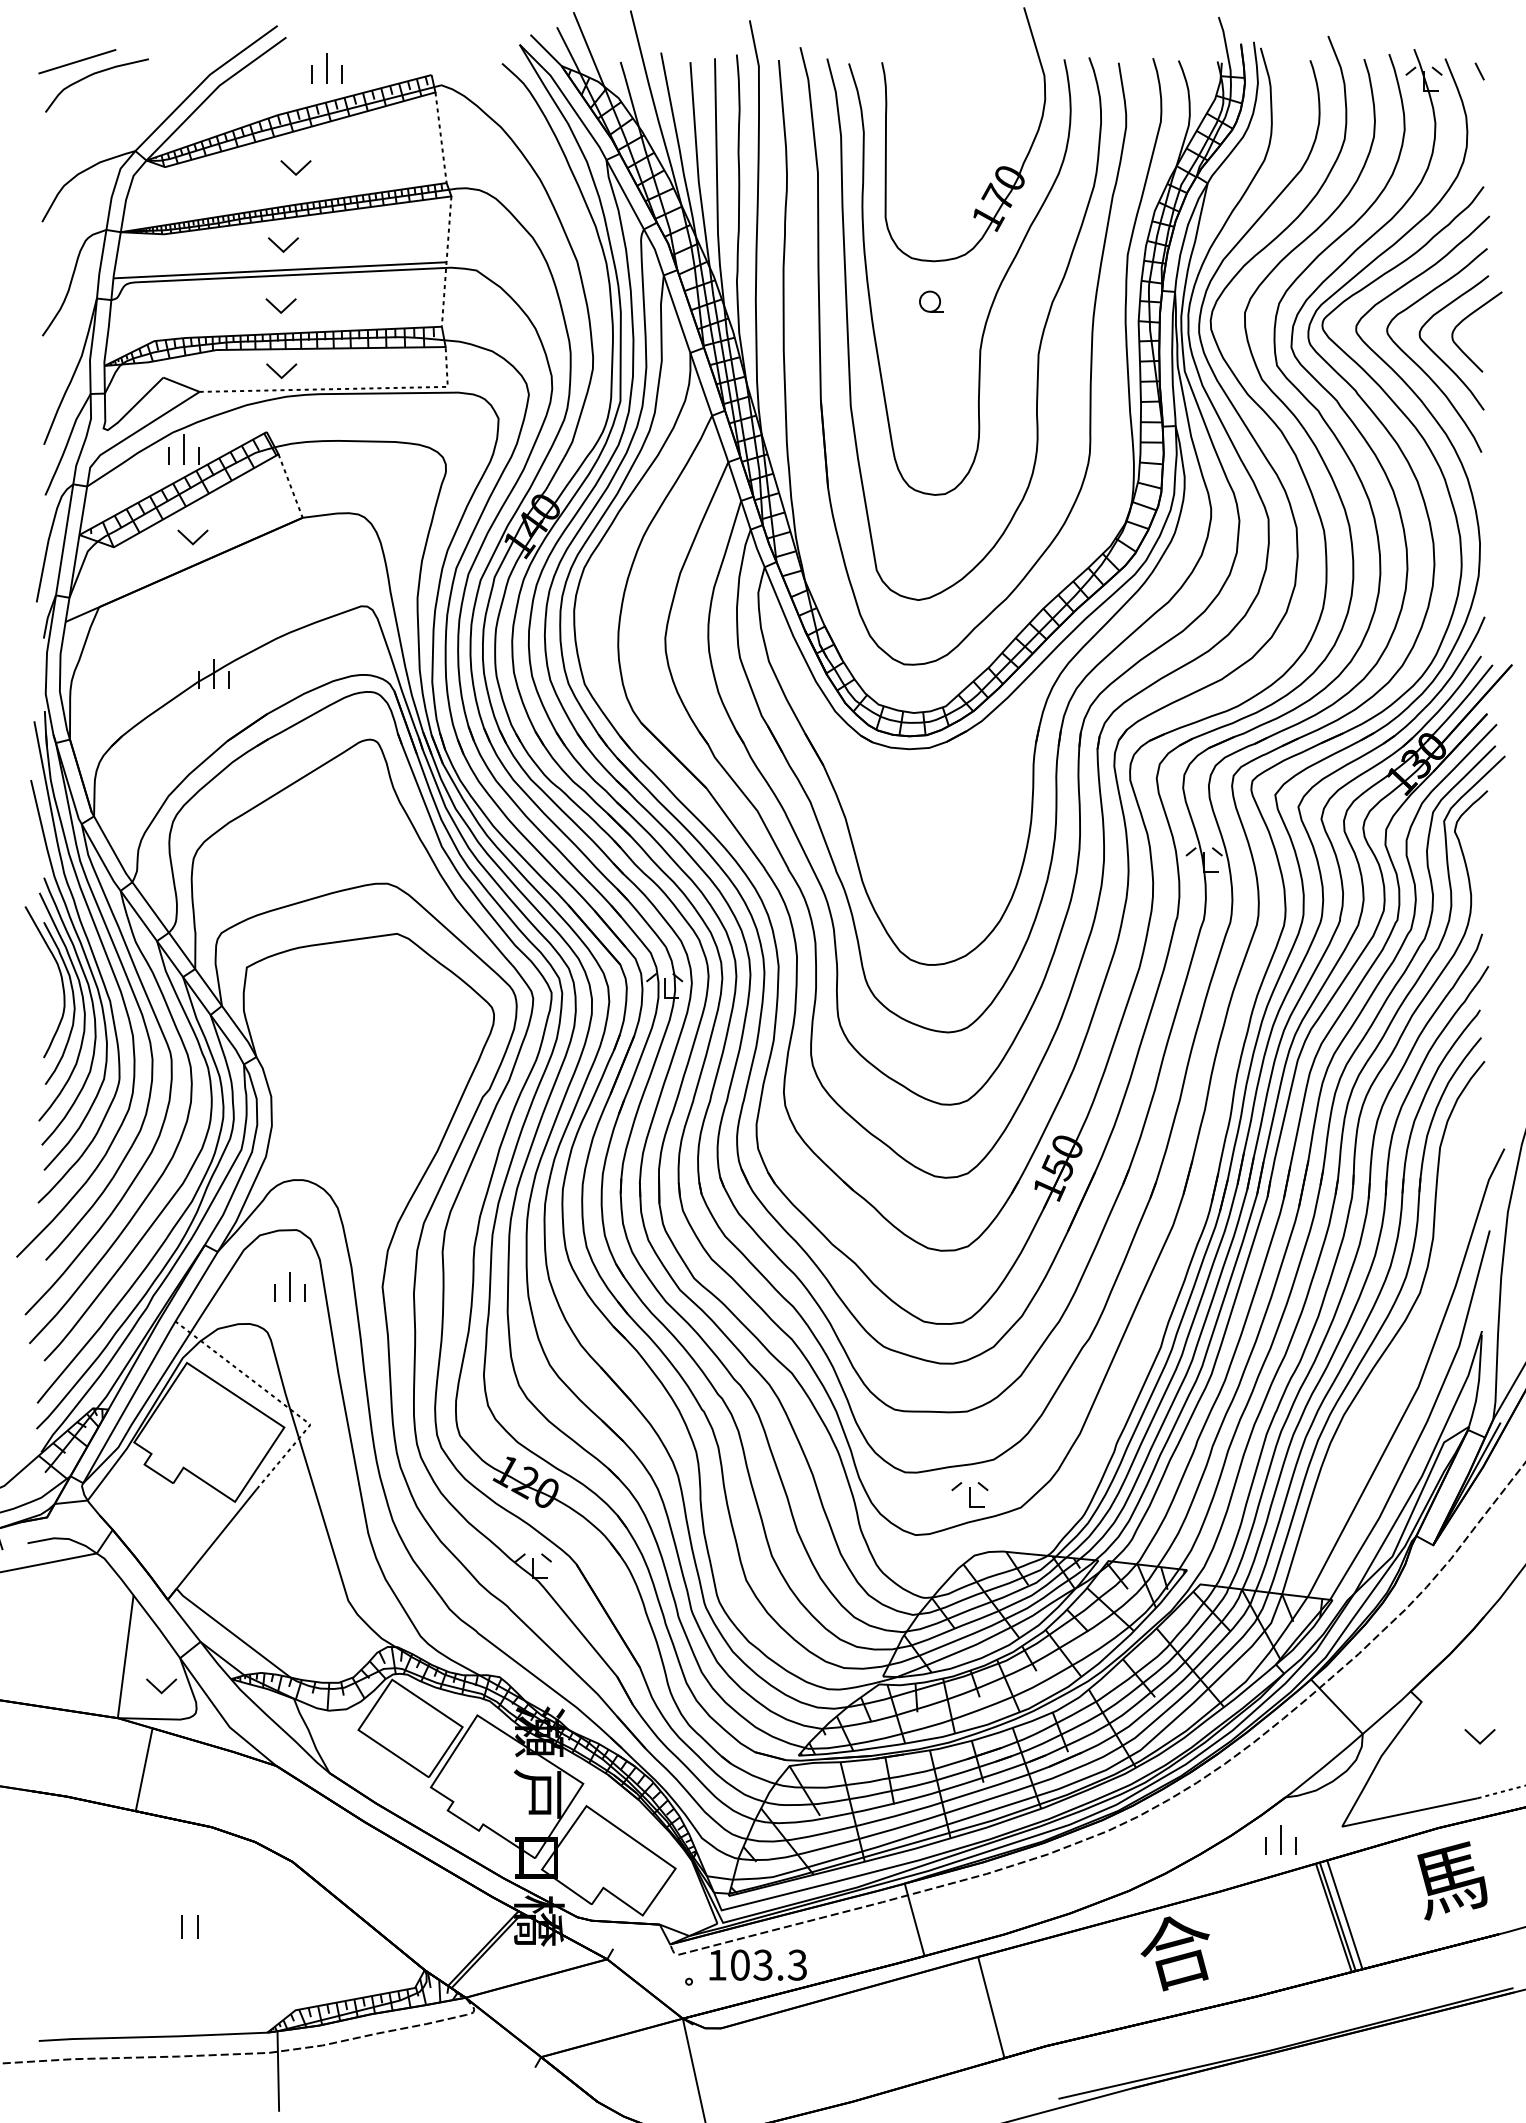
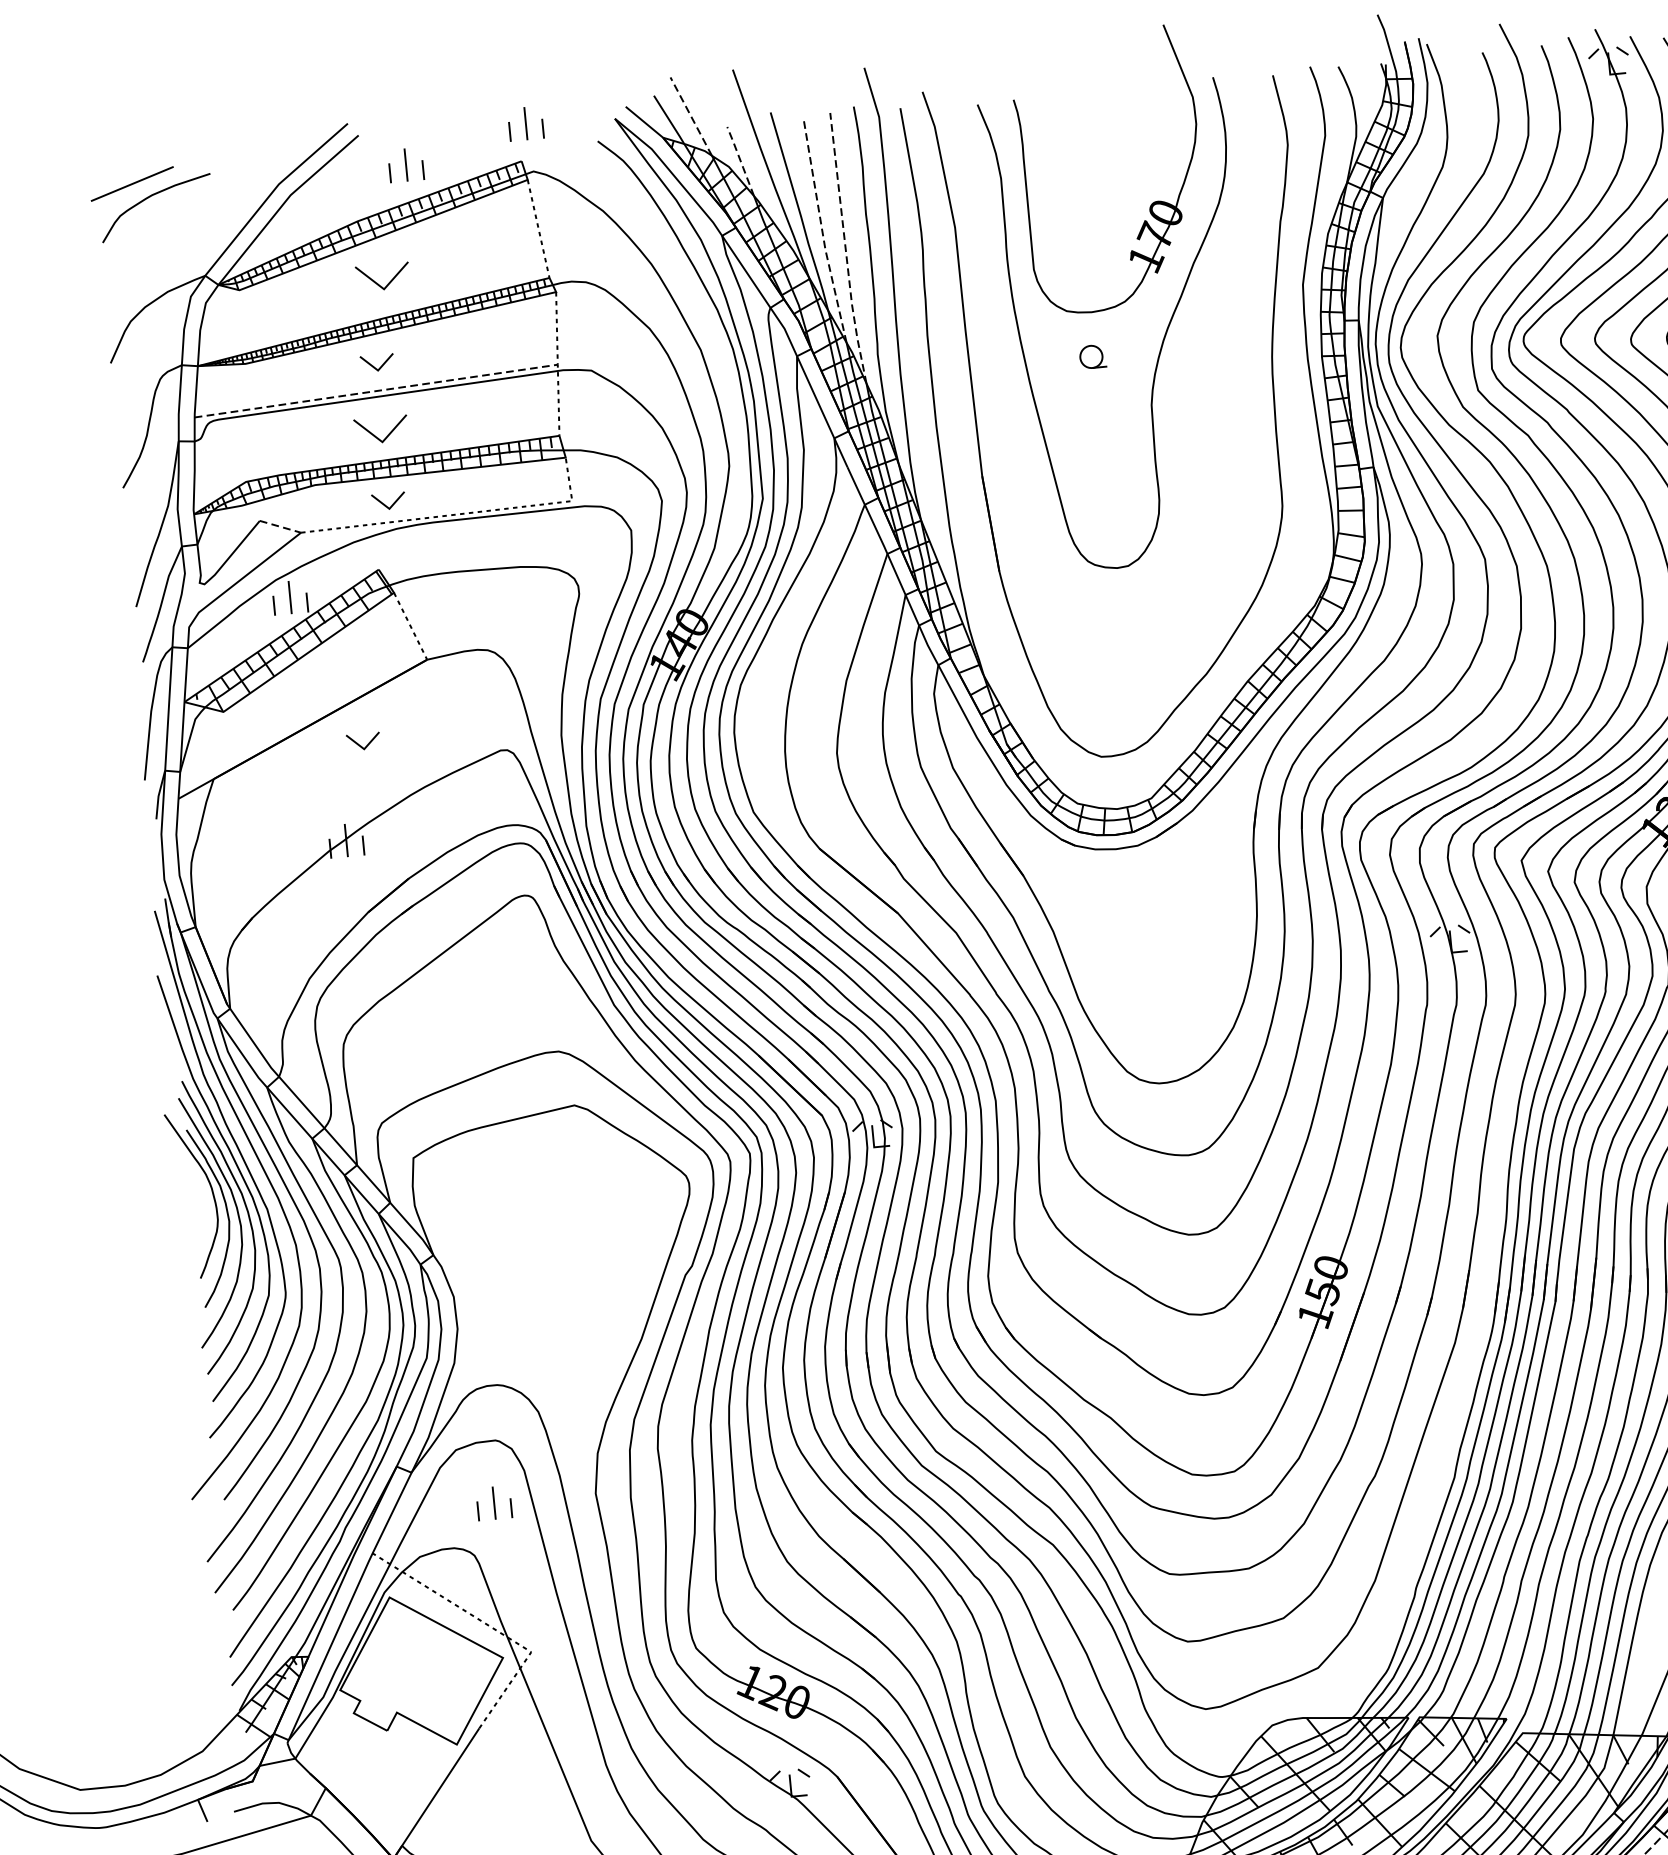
part: (438, 41) -> (525, 123), added
line: (588, 48) -> (690, 115), solid -> dashed
line: (629, 93) -> (740, 160), solid -> dashed
line: (697, 165) -> (822, 232), solid -> dashed
part: (295, 167) -> (382, 276), size x1.6
line: (717, 183) -> (846, 249), solid -> dashed
line: (280, 270) -> (376, 391), solid -> dashed
part: (280, 305) -> (380, 429), size x1.6
curve: (1039, 343) -> (1215, 391), removed
line: (181, 384) -> (280, 526), solid -> dashed
part: (192, 537) -> (363, 741), moved
part: (969, 1494) -> (1260, 1659), removed

